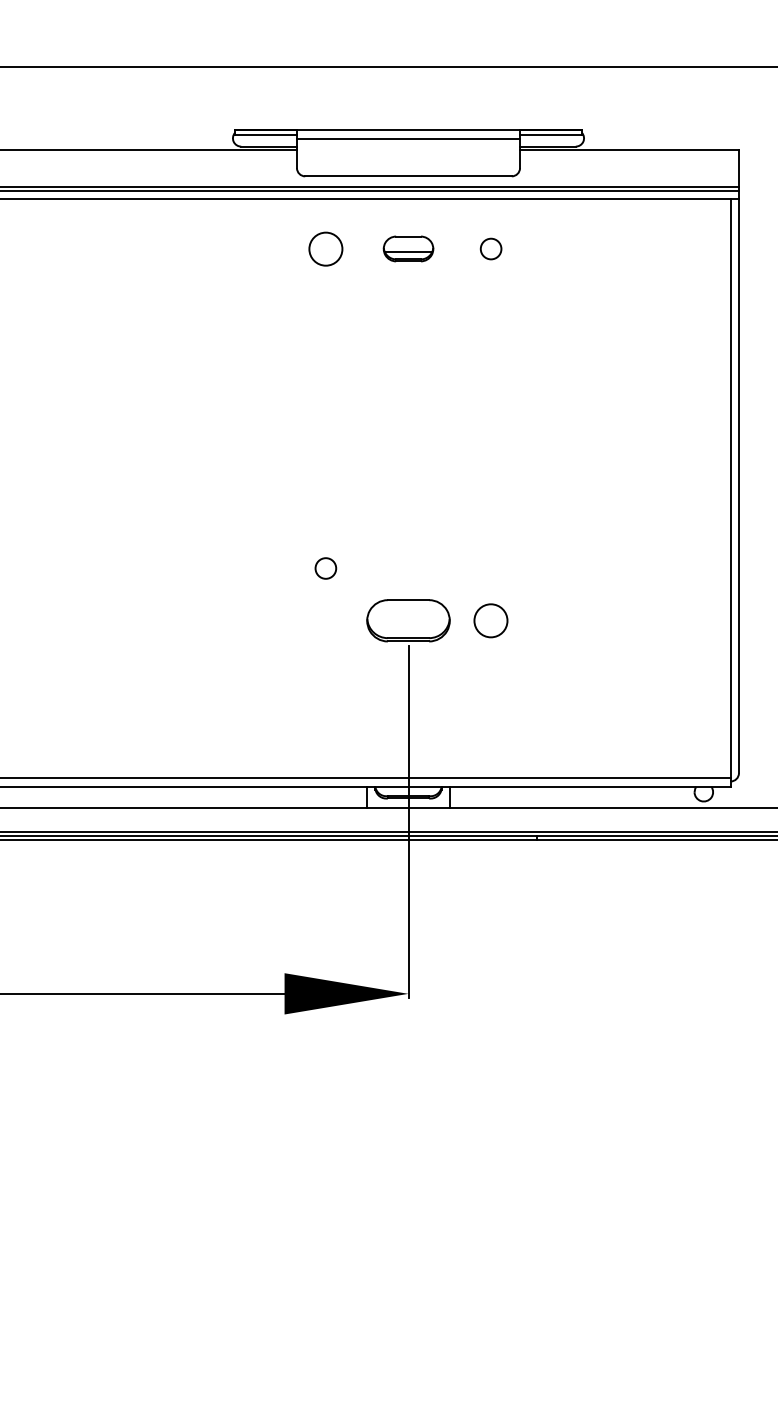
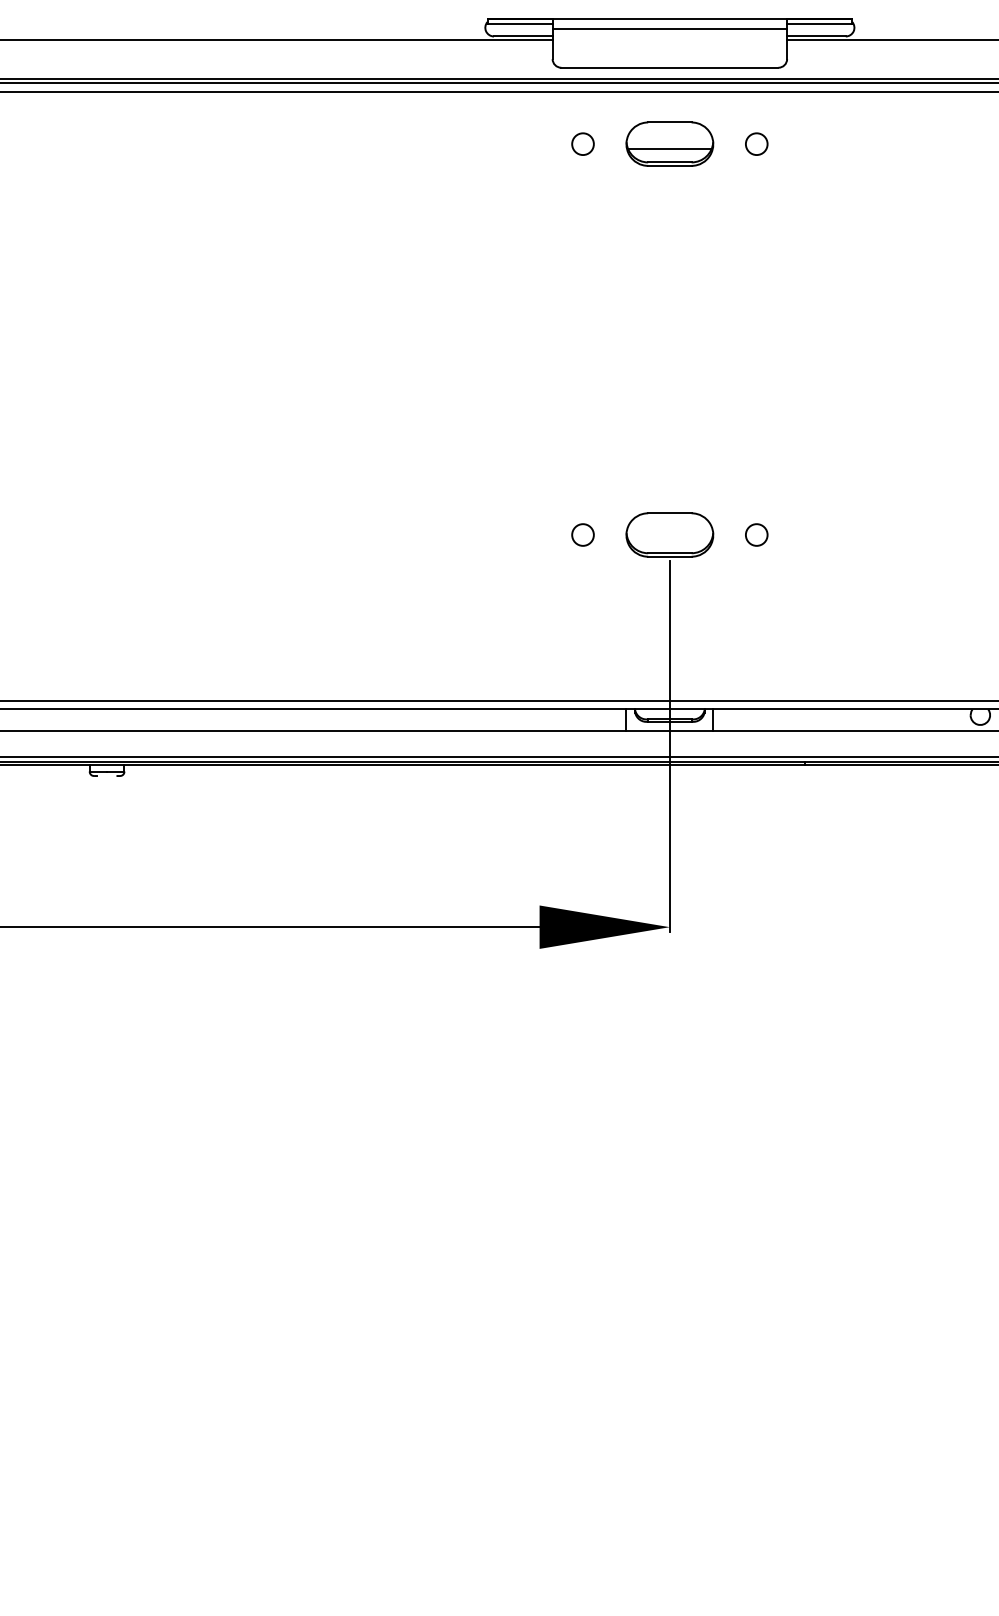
circle: (325, 248) -> (582, 143), size x0.62
part: (408, 248) -> (669, 143), size x1.67
circle: (325, 568) -> (582, 534), moved
circle: (490, 620) -> (756, 534), size x0.62

